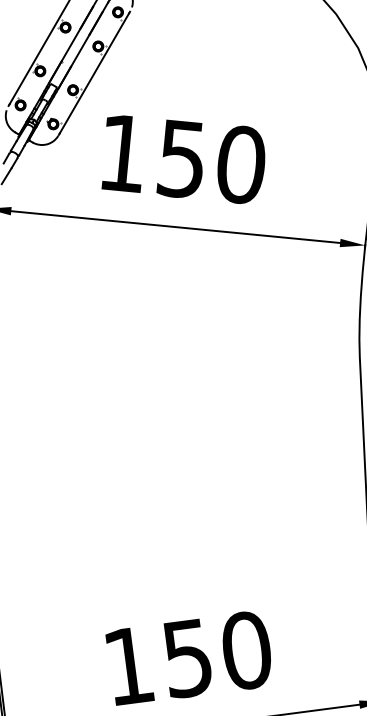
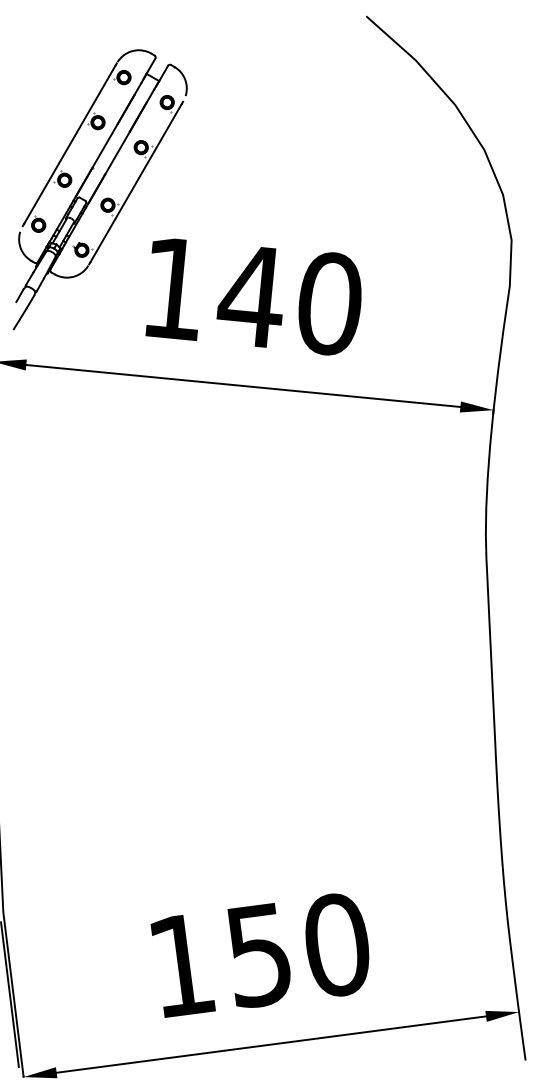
text: (180, 158) -> (249, 295), 150 -> 140

